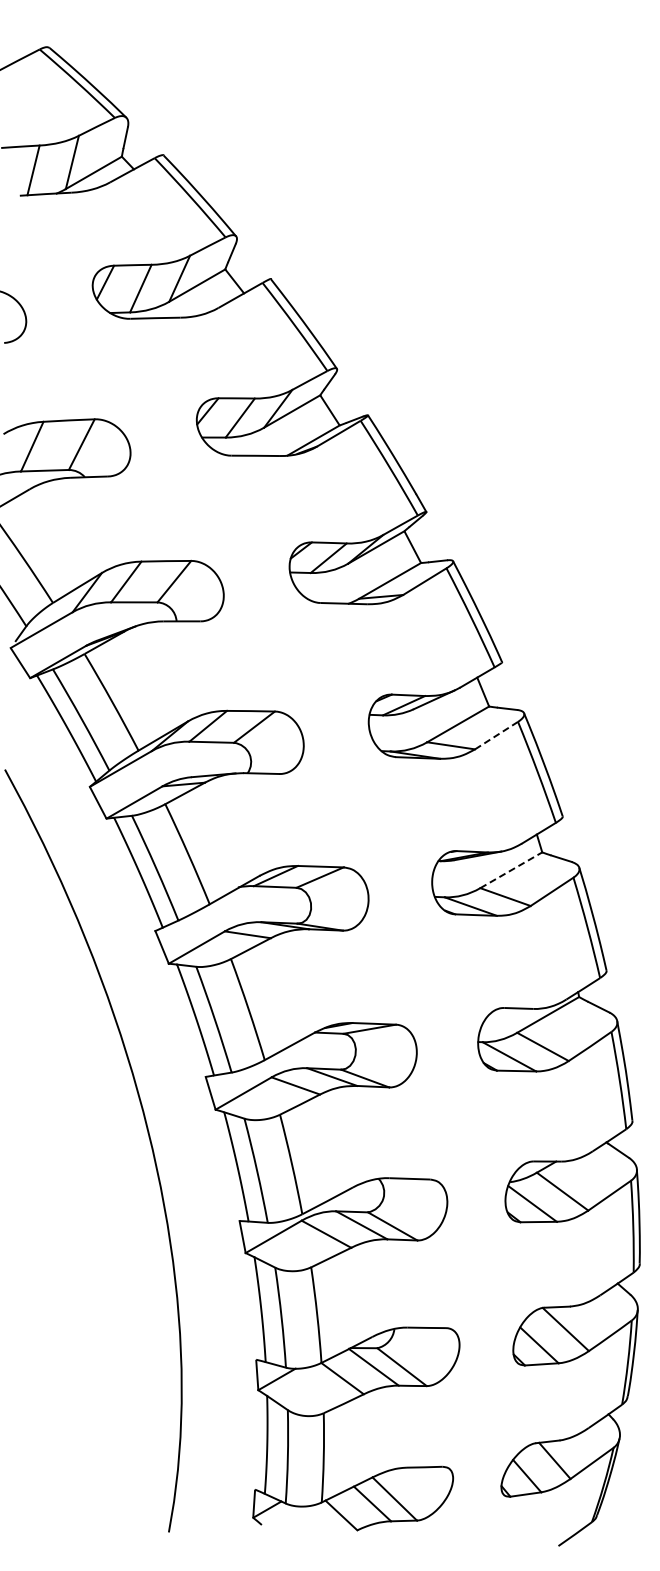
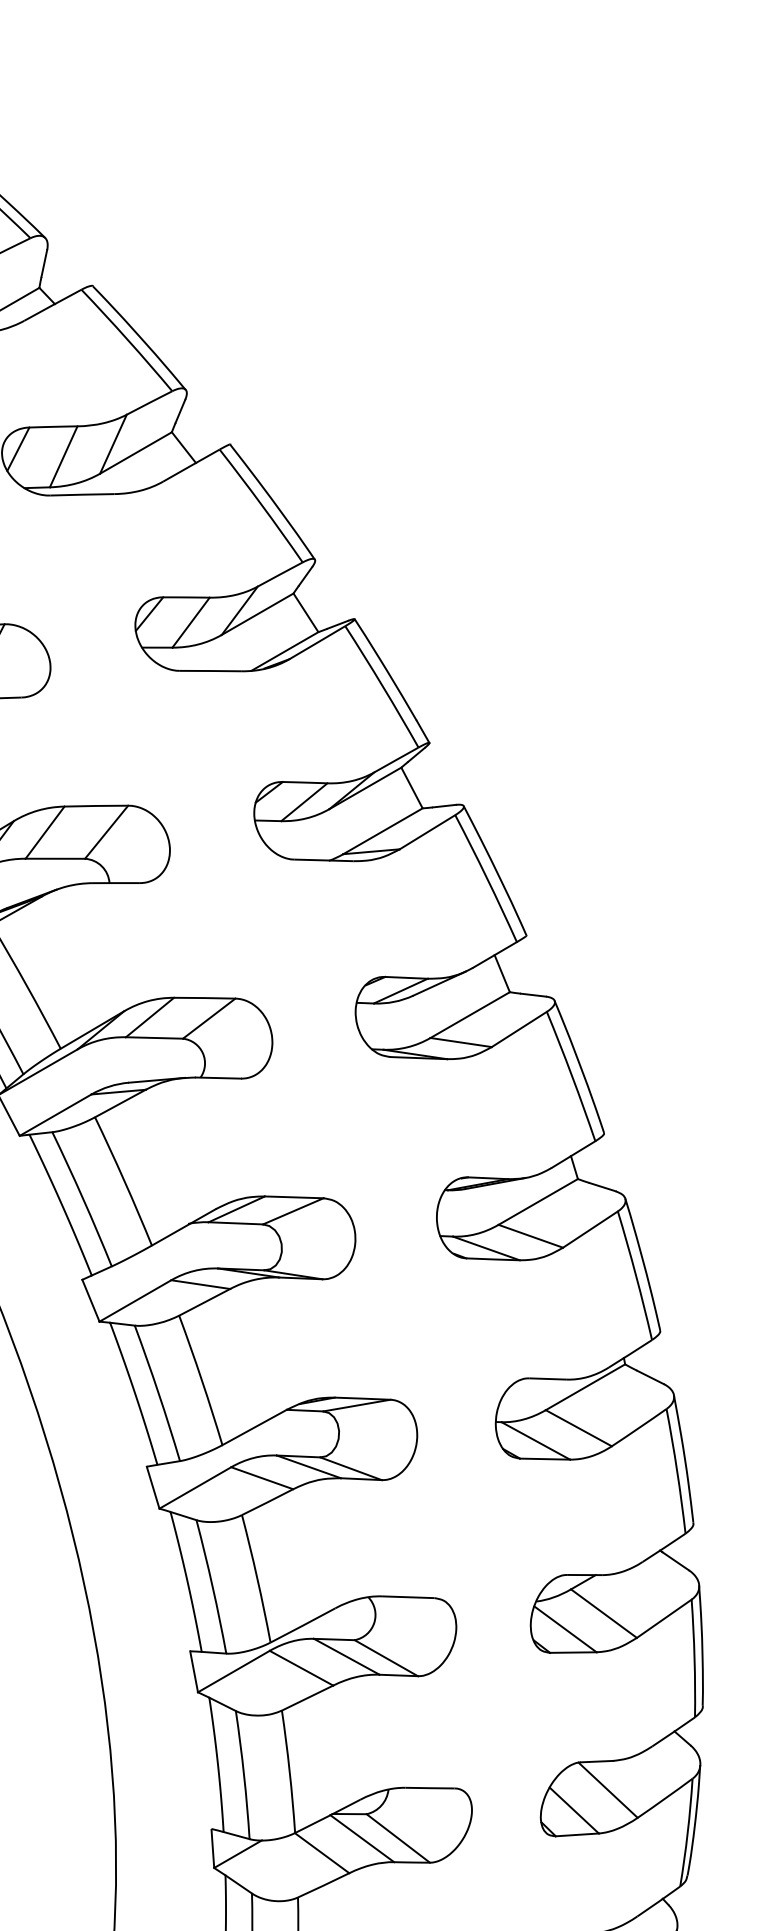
line: (496, 735) -> (519, 1029), dashed -> solid
line: (511, 870) -> (538, 1202), dashed -> solid

